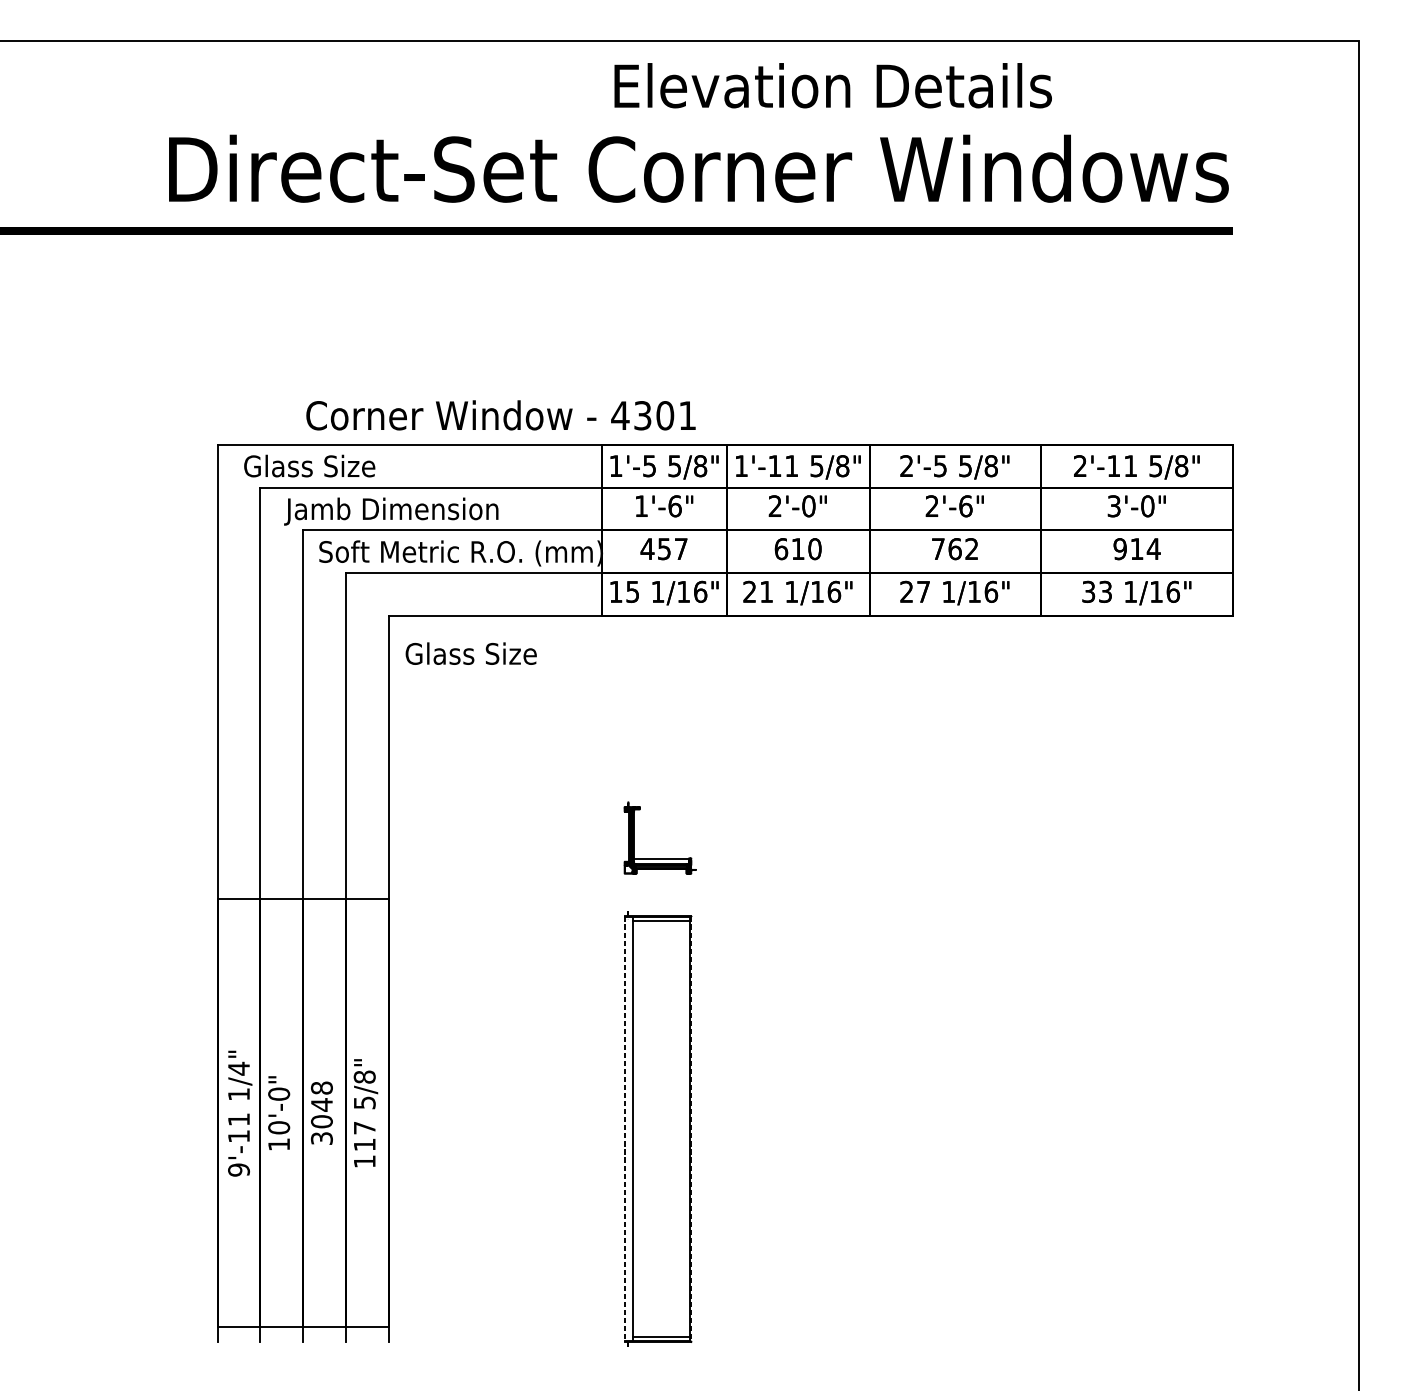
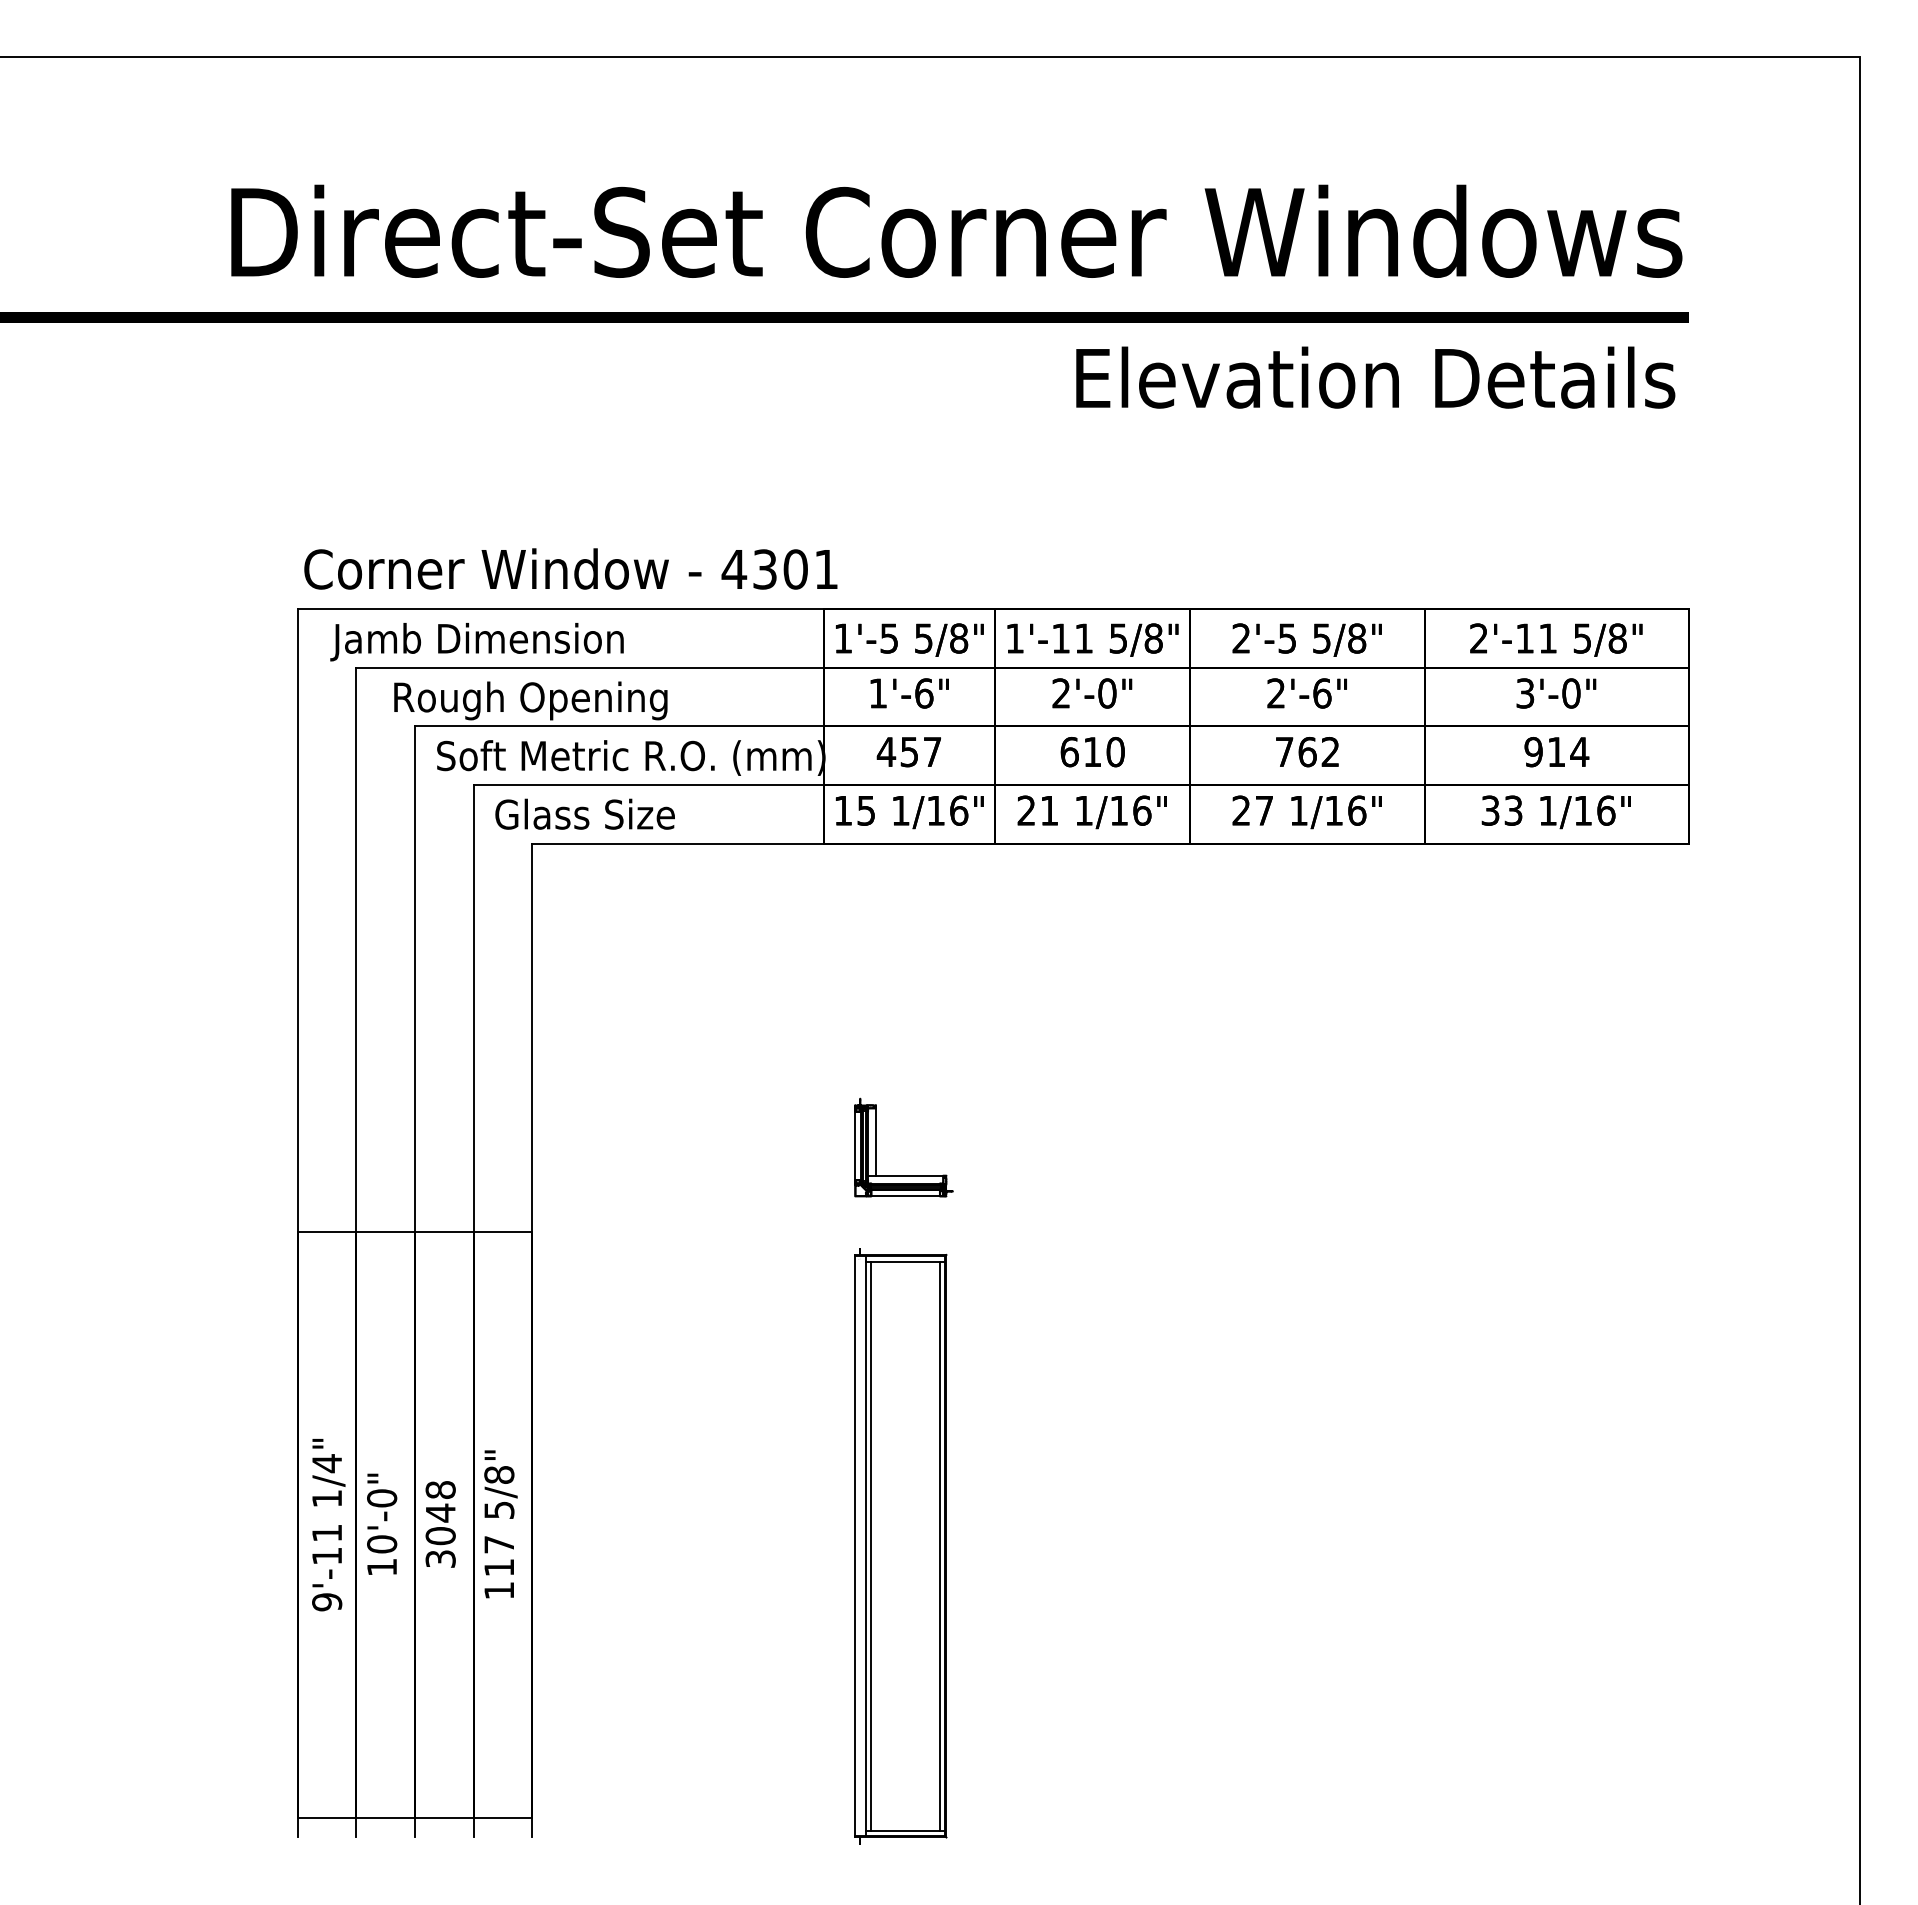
text: (833, 85) -> (1375, 377), moved
text: (500, 415) -> (570, 568), moved
text: (348, 469) -> (476, 642), Glass Size -> Jamb Dimension
text: (391, 511) -> (535, 700), Jamb Dimension -> Rough Opening
text: (470, 653) -> (584, 813), moved
line: (639, 833) -> (875, 1141), added
line: (624, 836) -> (855, 1145), added
line: (661, 873) -> (905, 1196), added
line: (636, 1128) -> (871, 1545), added
line: (686, 1128) -> (939, 1545), added
line: (624, 1129) -> (855, 1546), dashed -> solid
line: (691, 1129) -> (946, 1546), dashed -> solid

